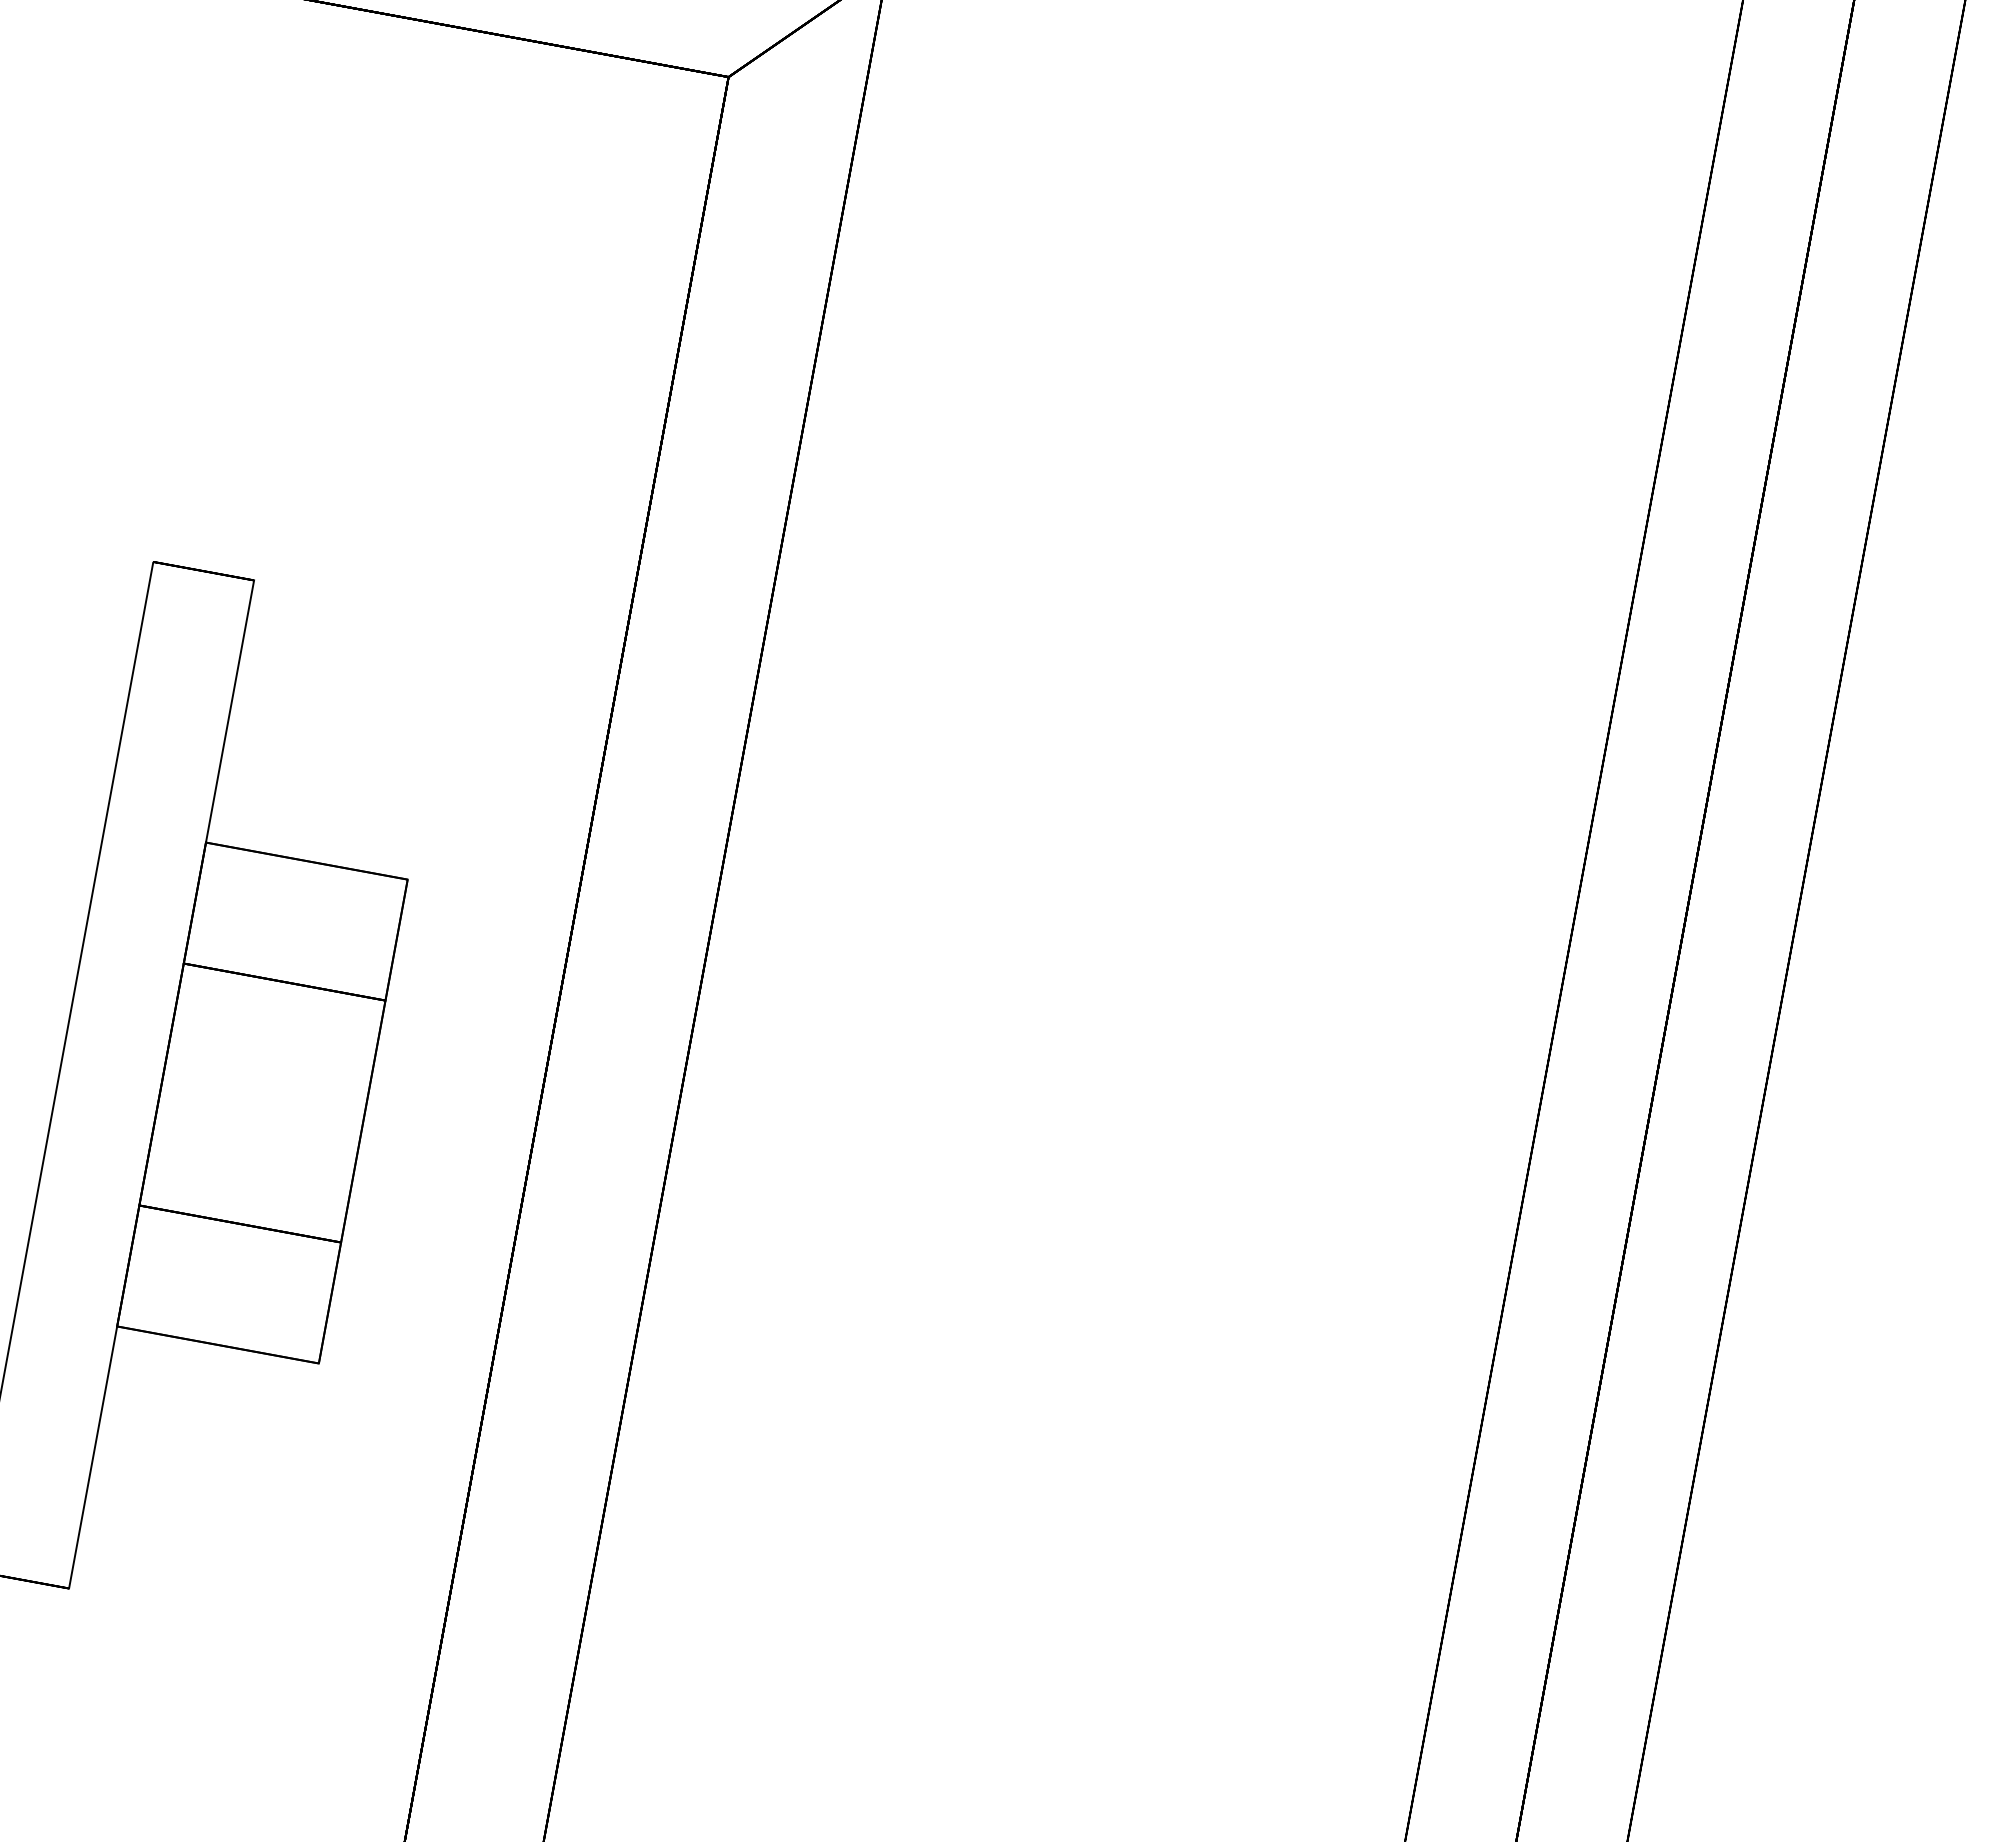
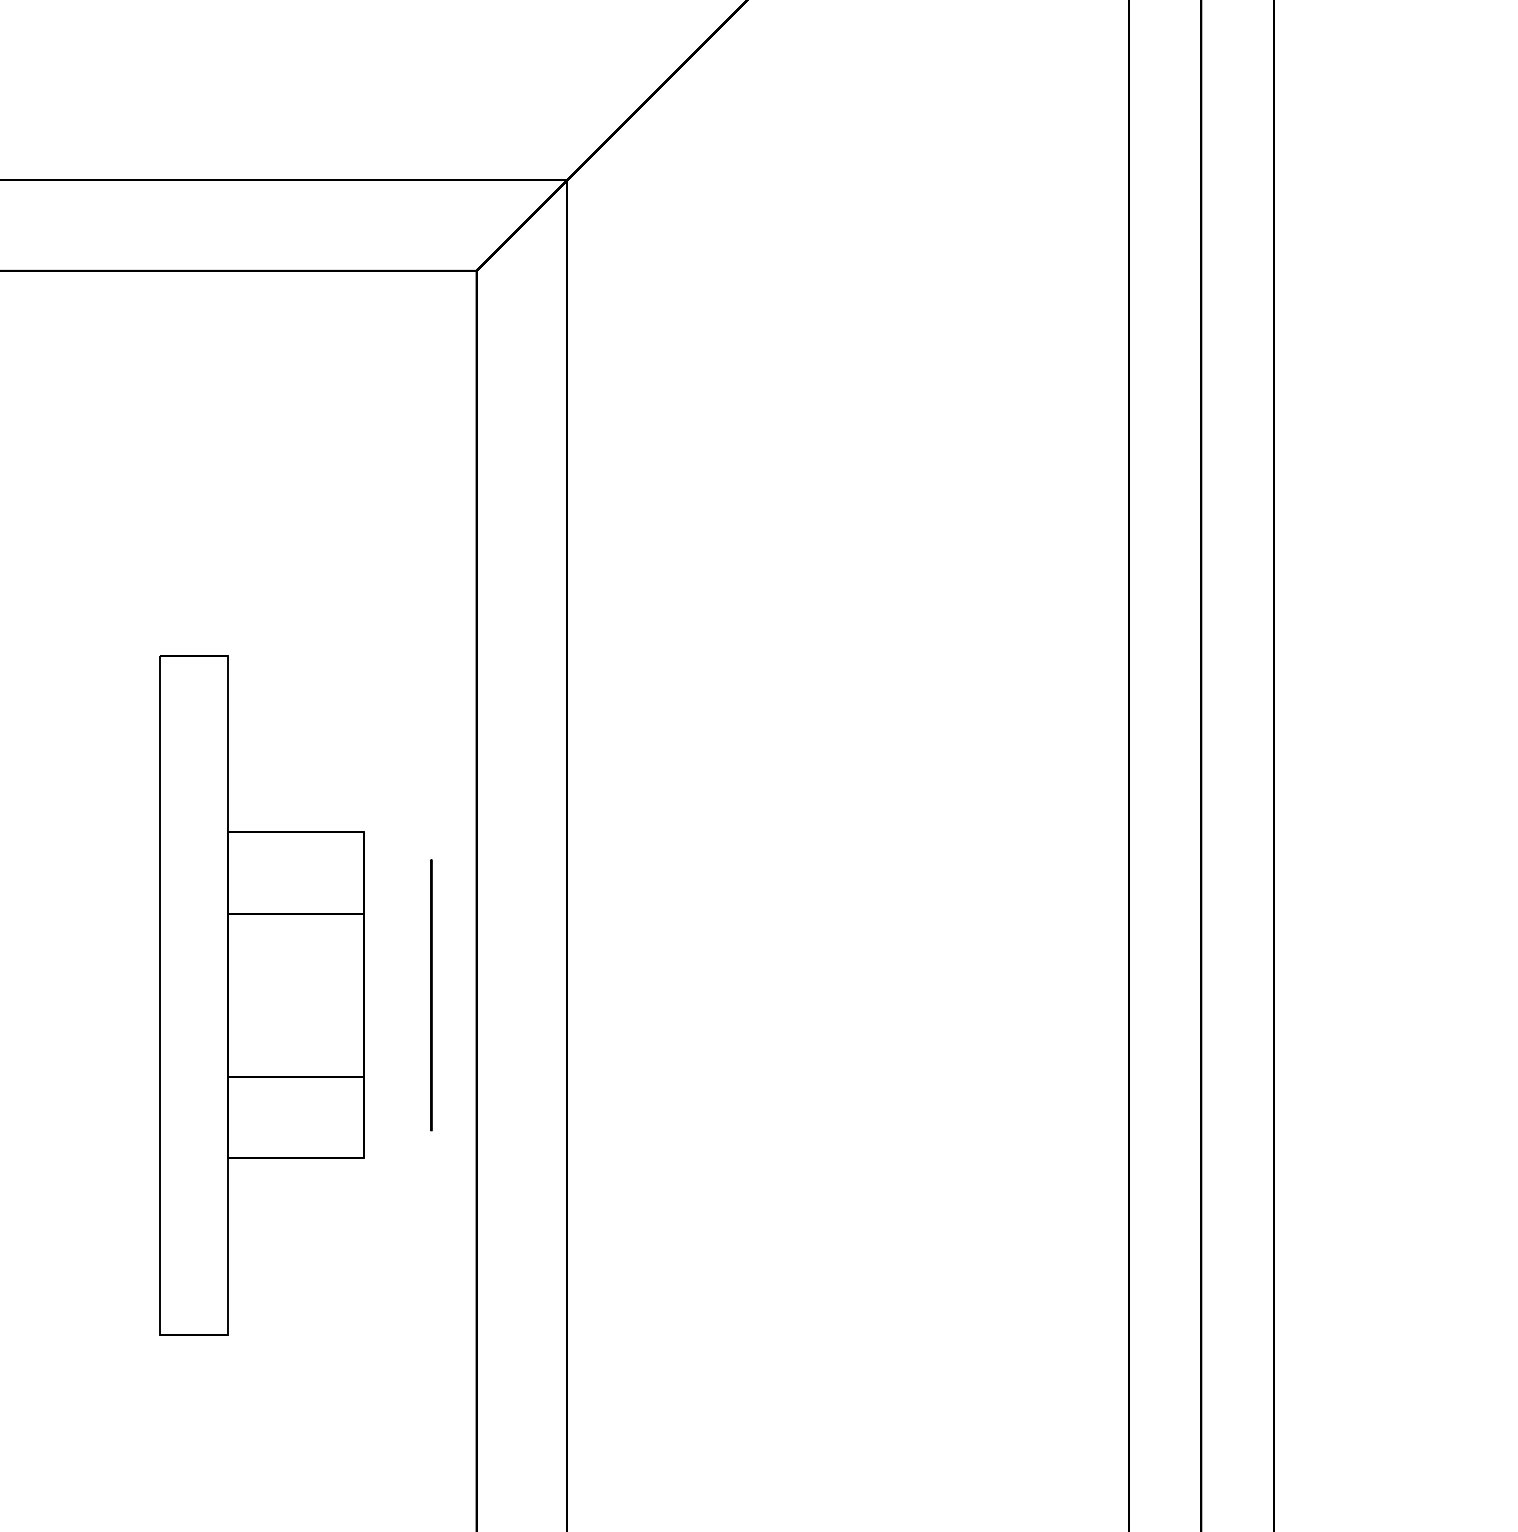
circle: (464, 1140) -> (431, 995), added

